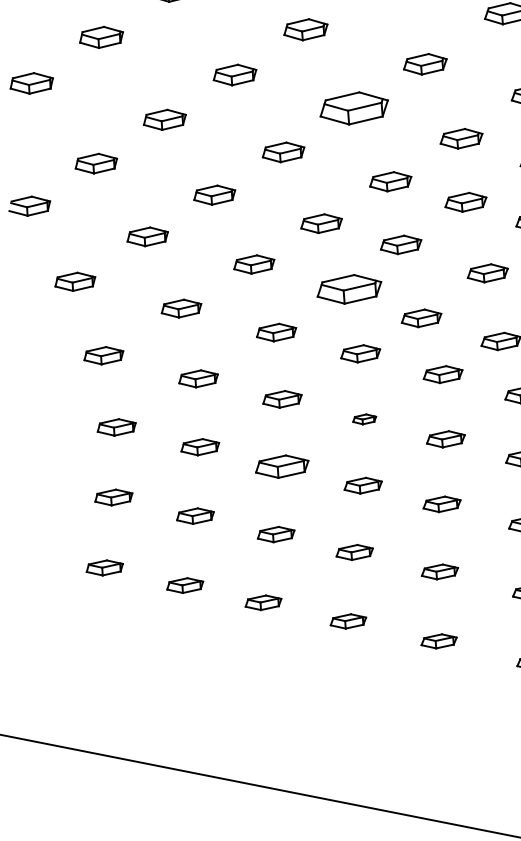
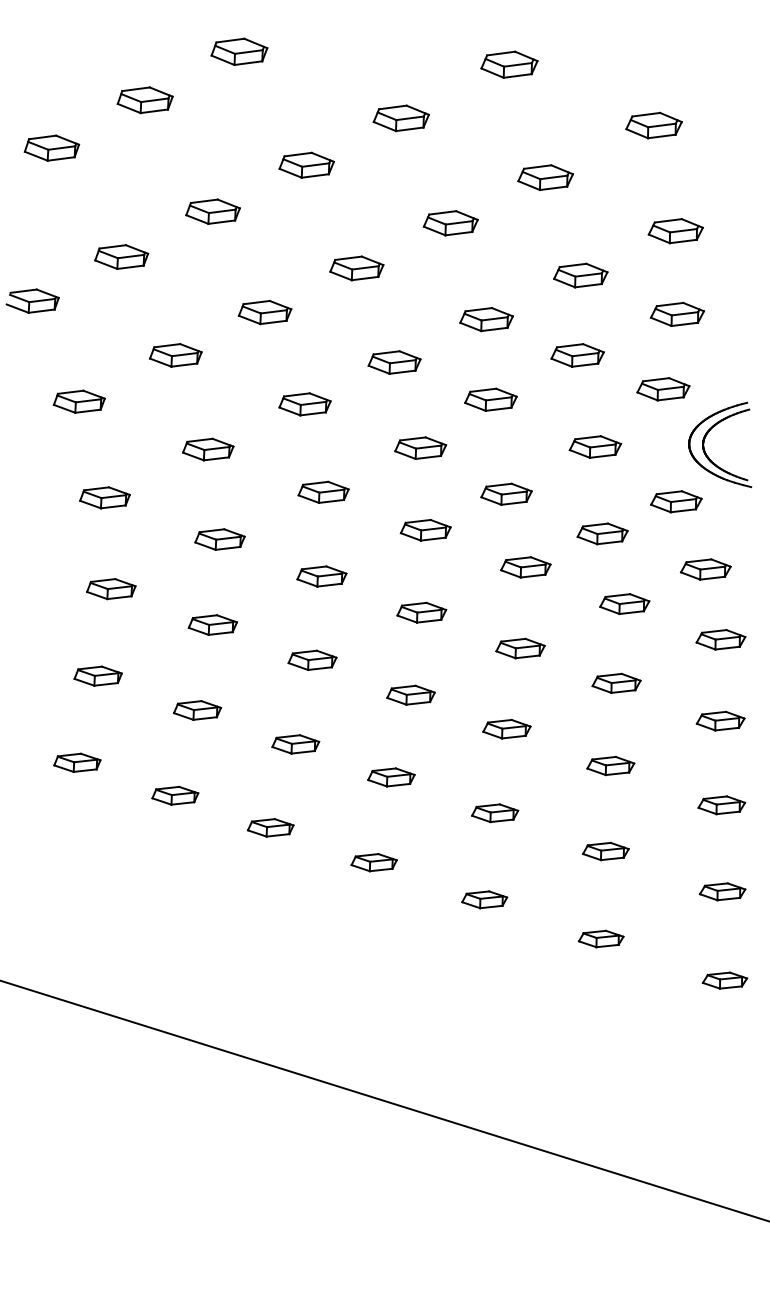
part: (353, 108) -> (450, 223), size x0.62
part: (349, 288) -> (420, 447), size x0.62
part: (364, 419) -> (421, 612), size x1.67
part: (282, 465) -> (312, 659), size x0.71

